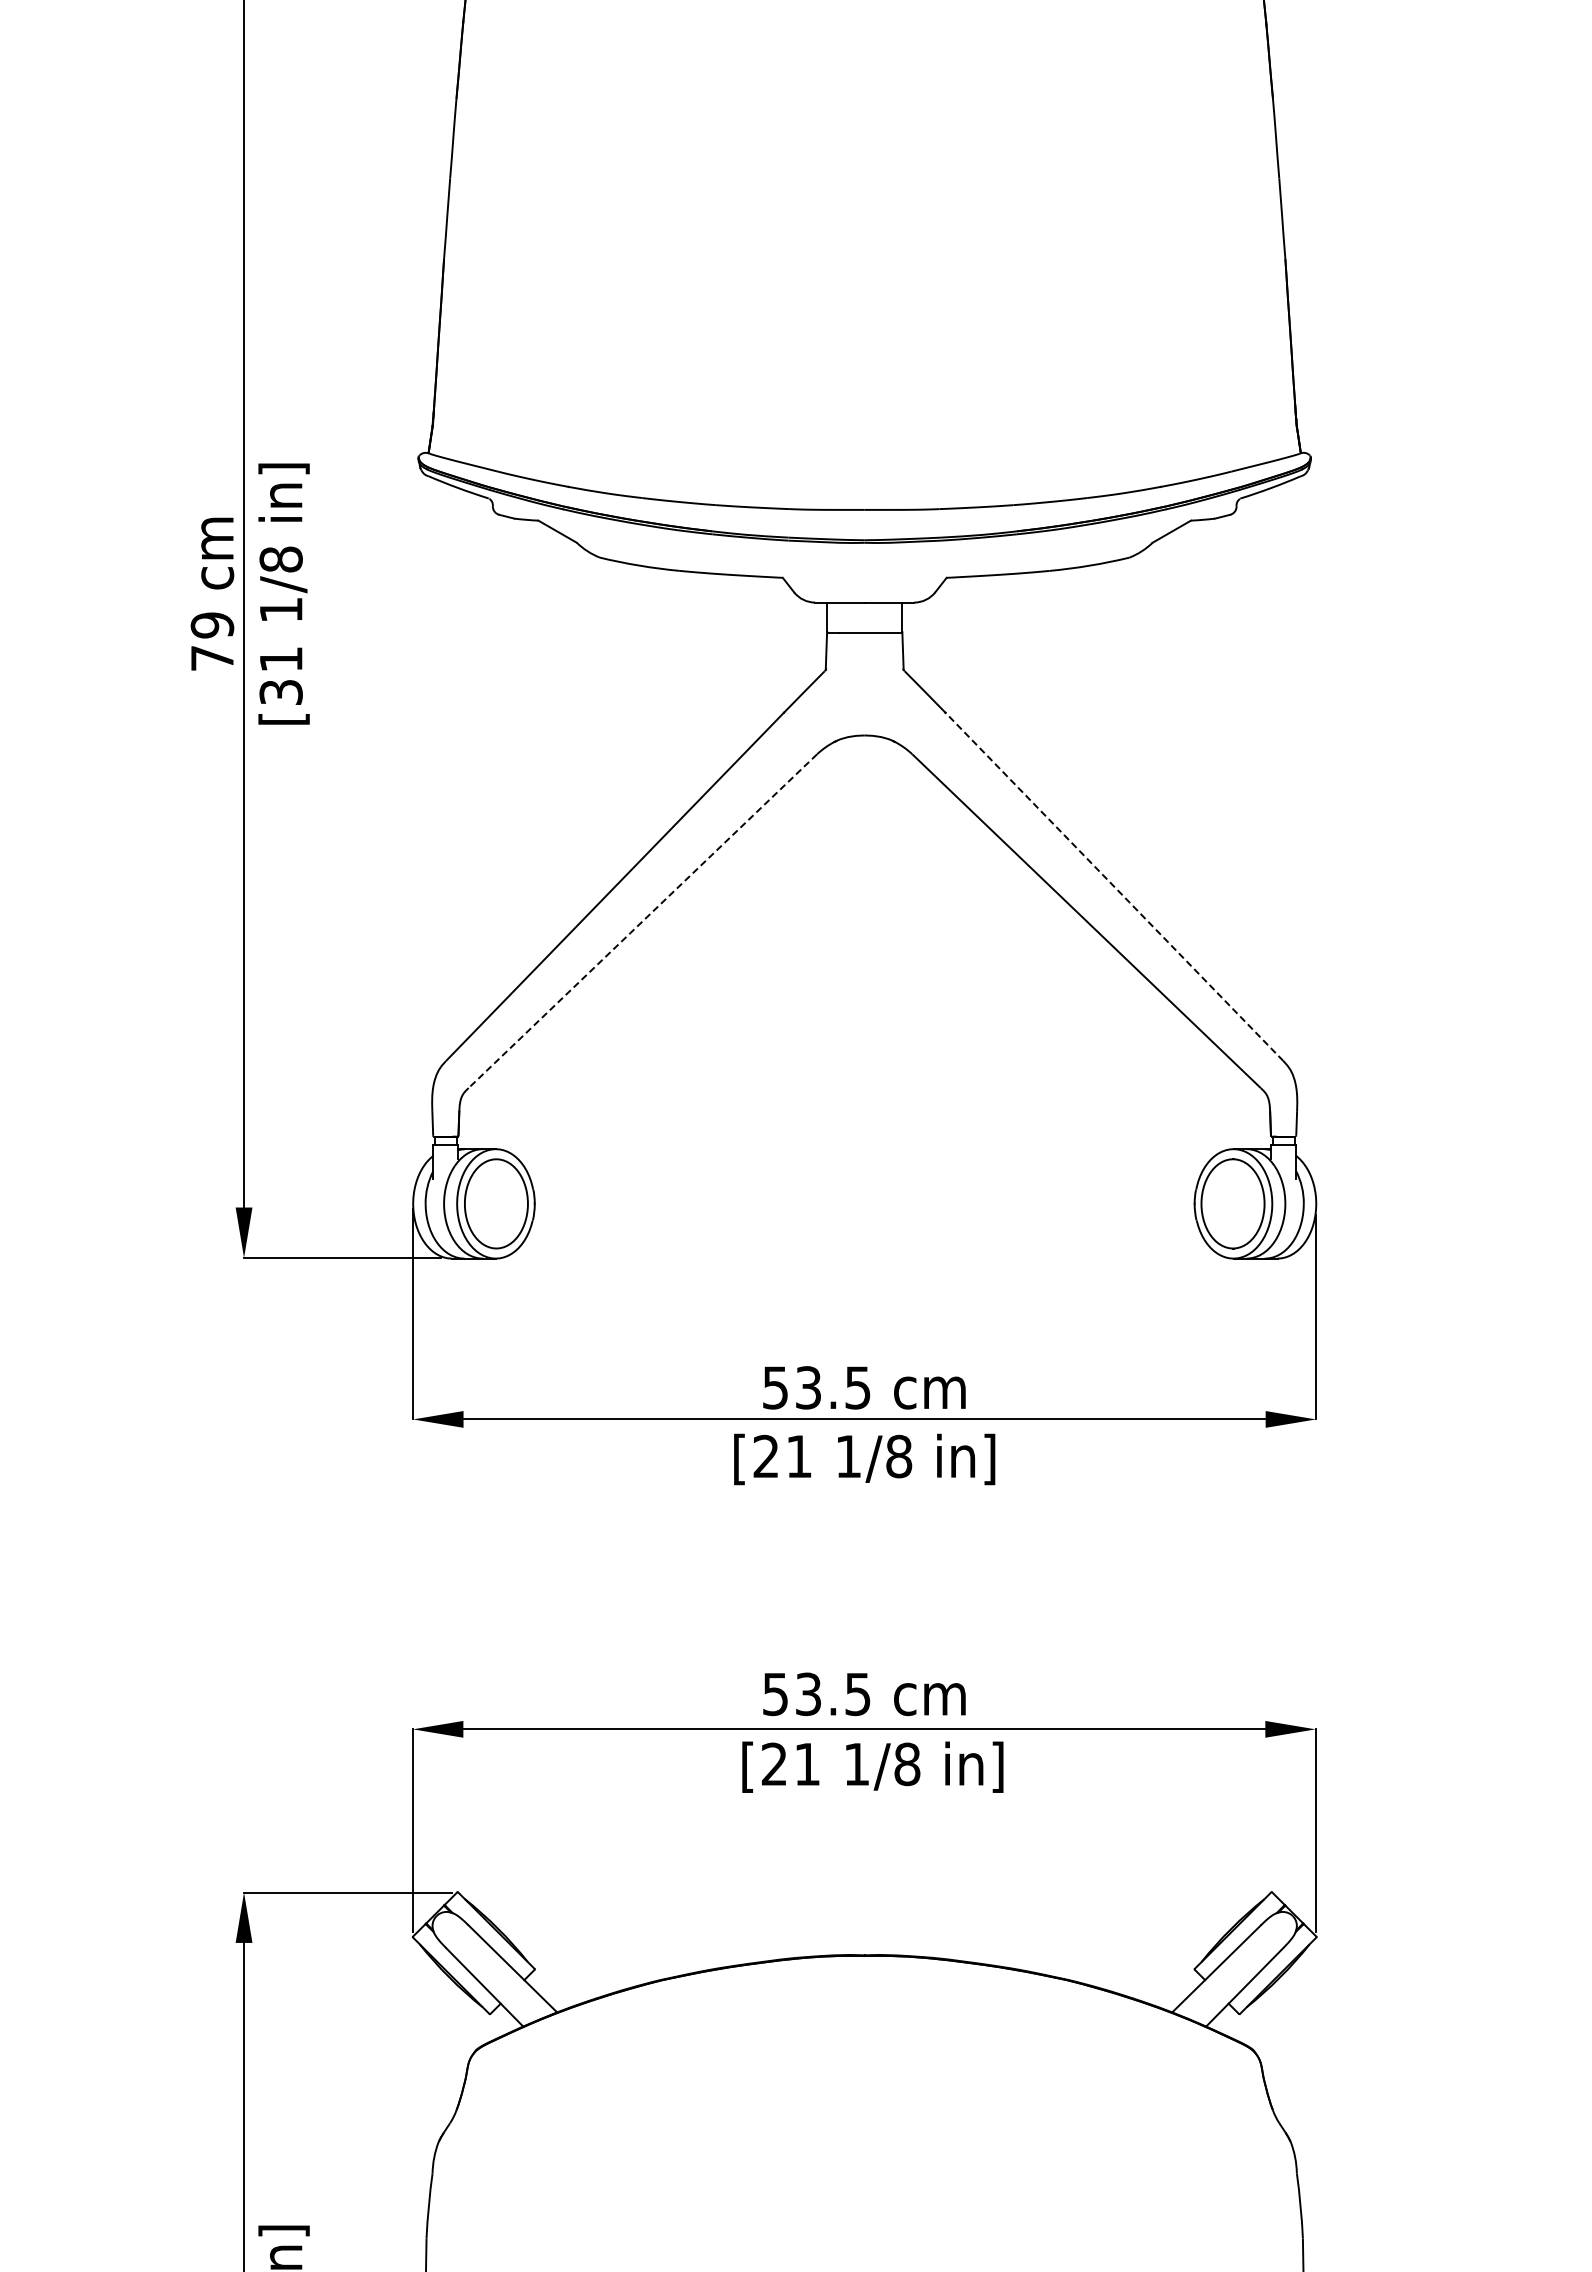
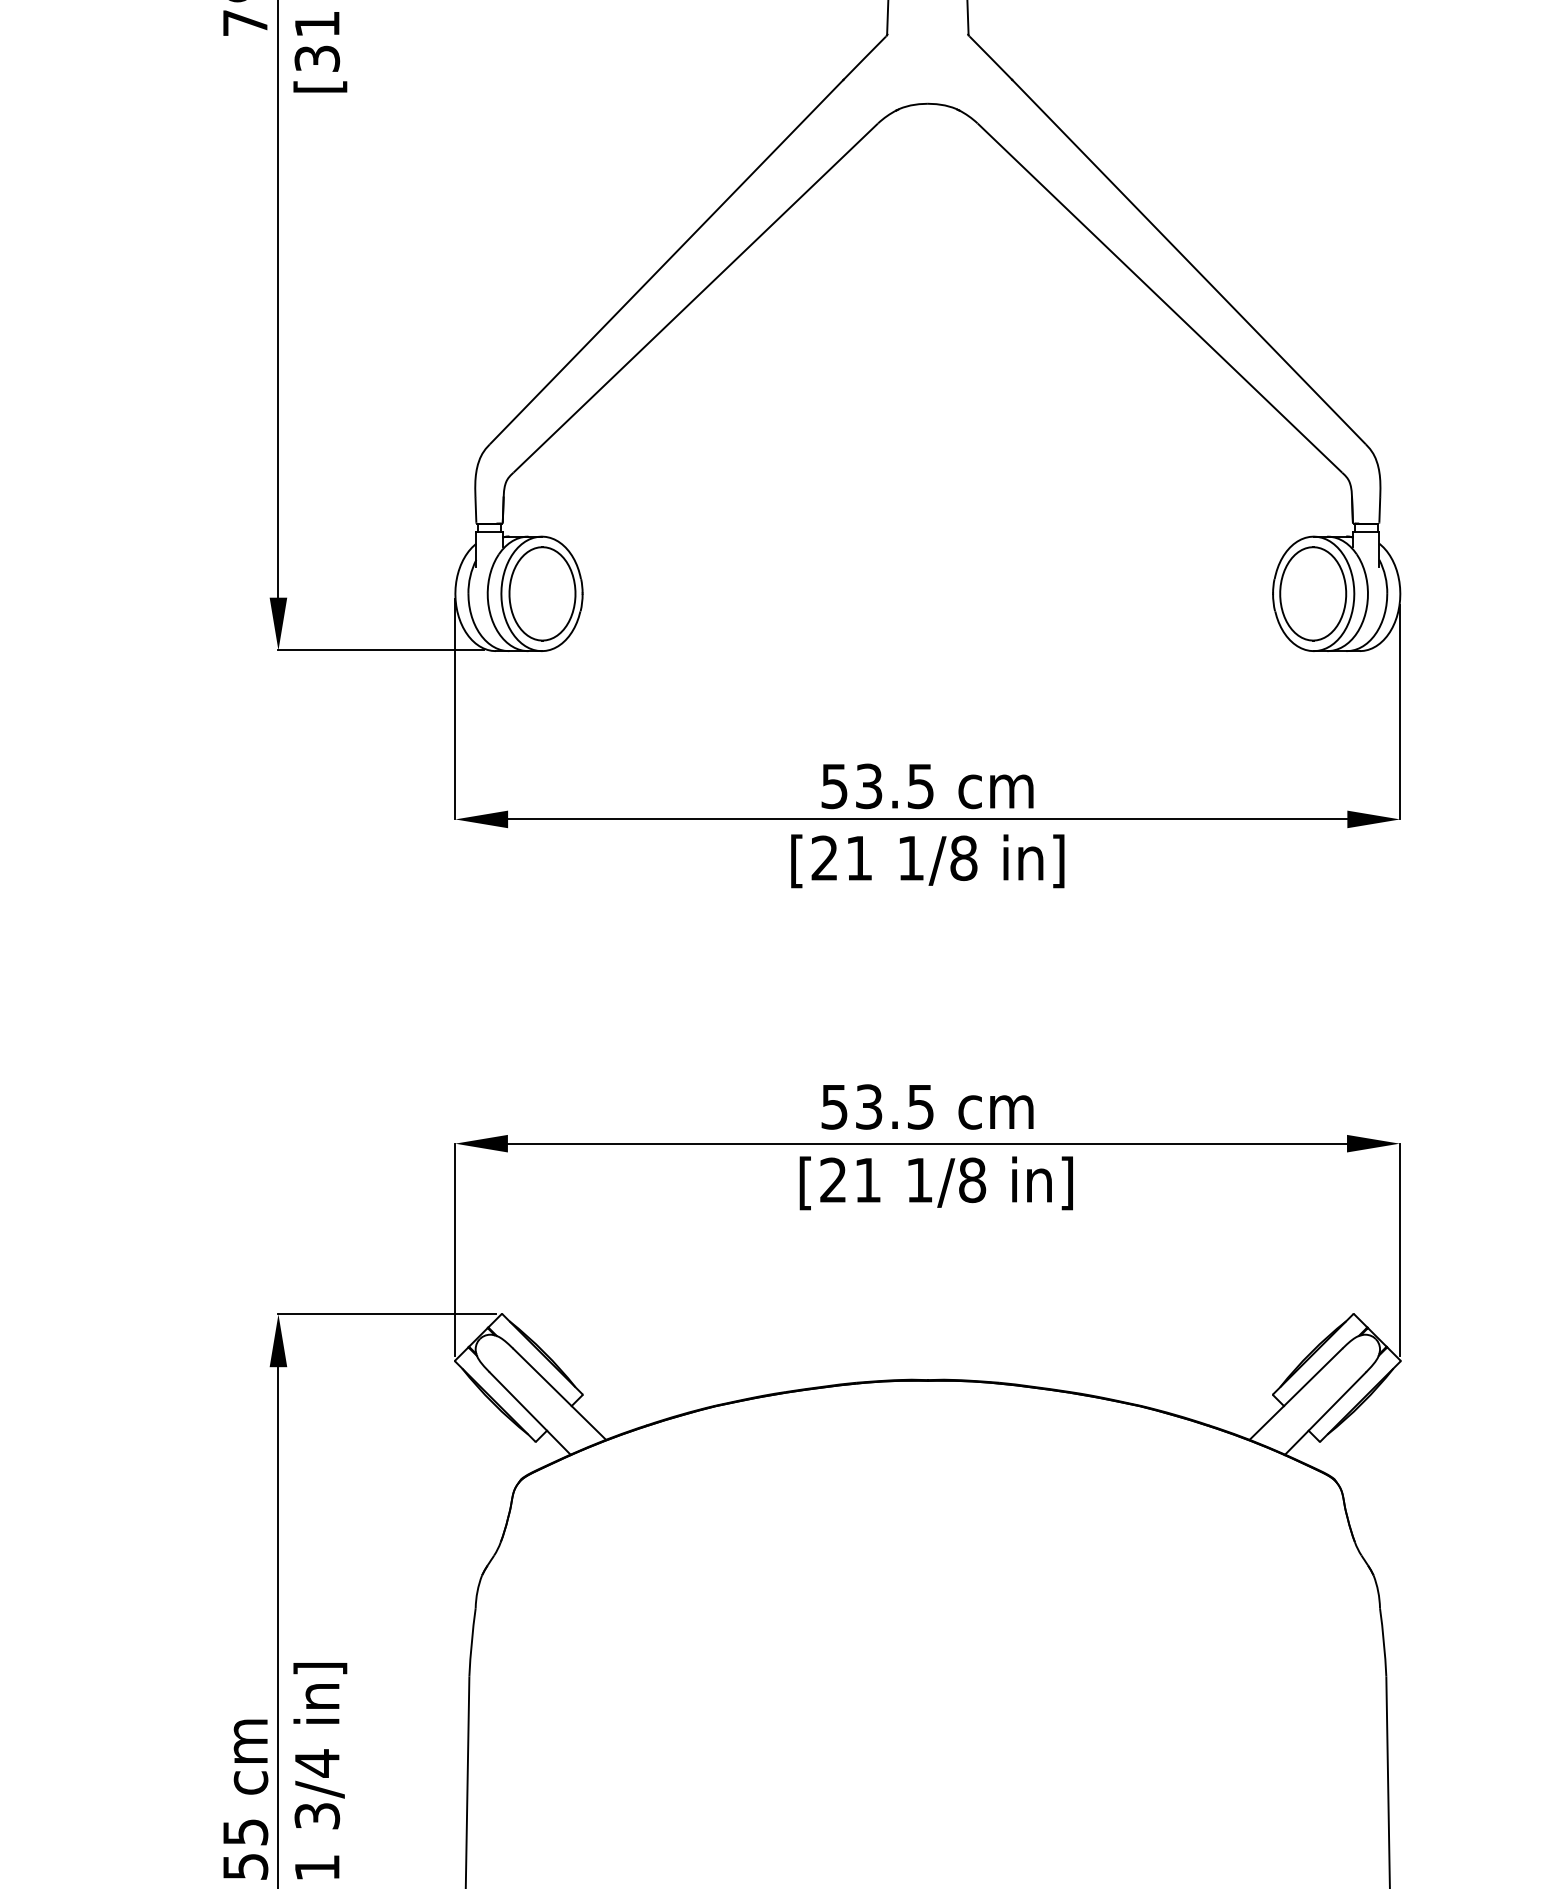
line: (1114, 887) -> (1189, 262), dashed -> solid
line: (642, 921) -> (695, 298), dashed -> solid

